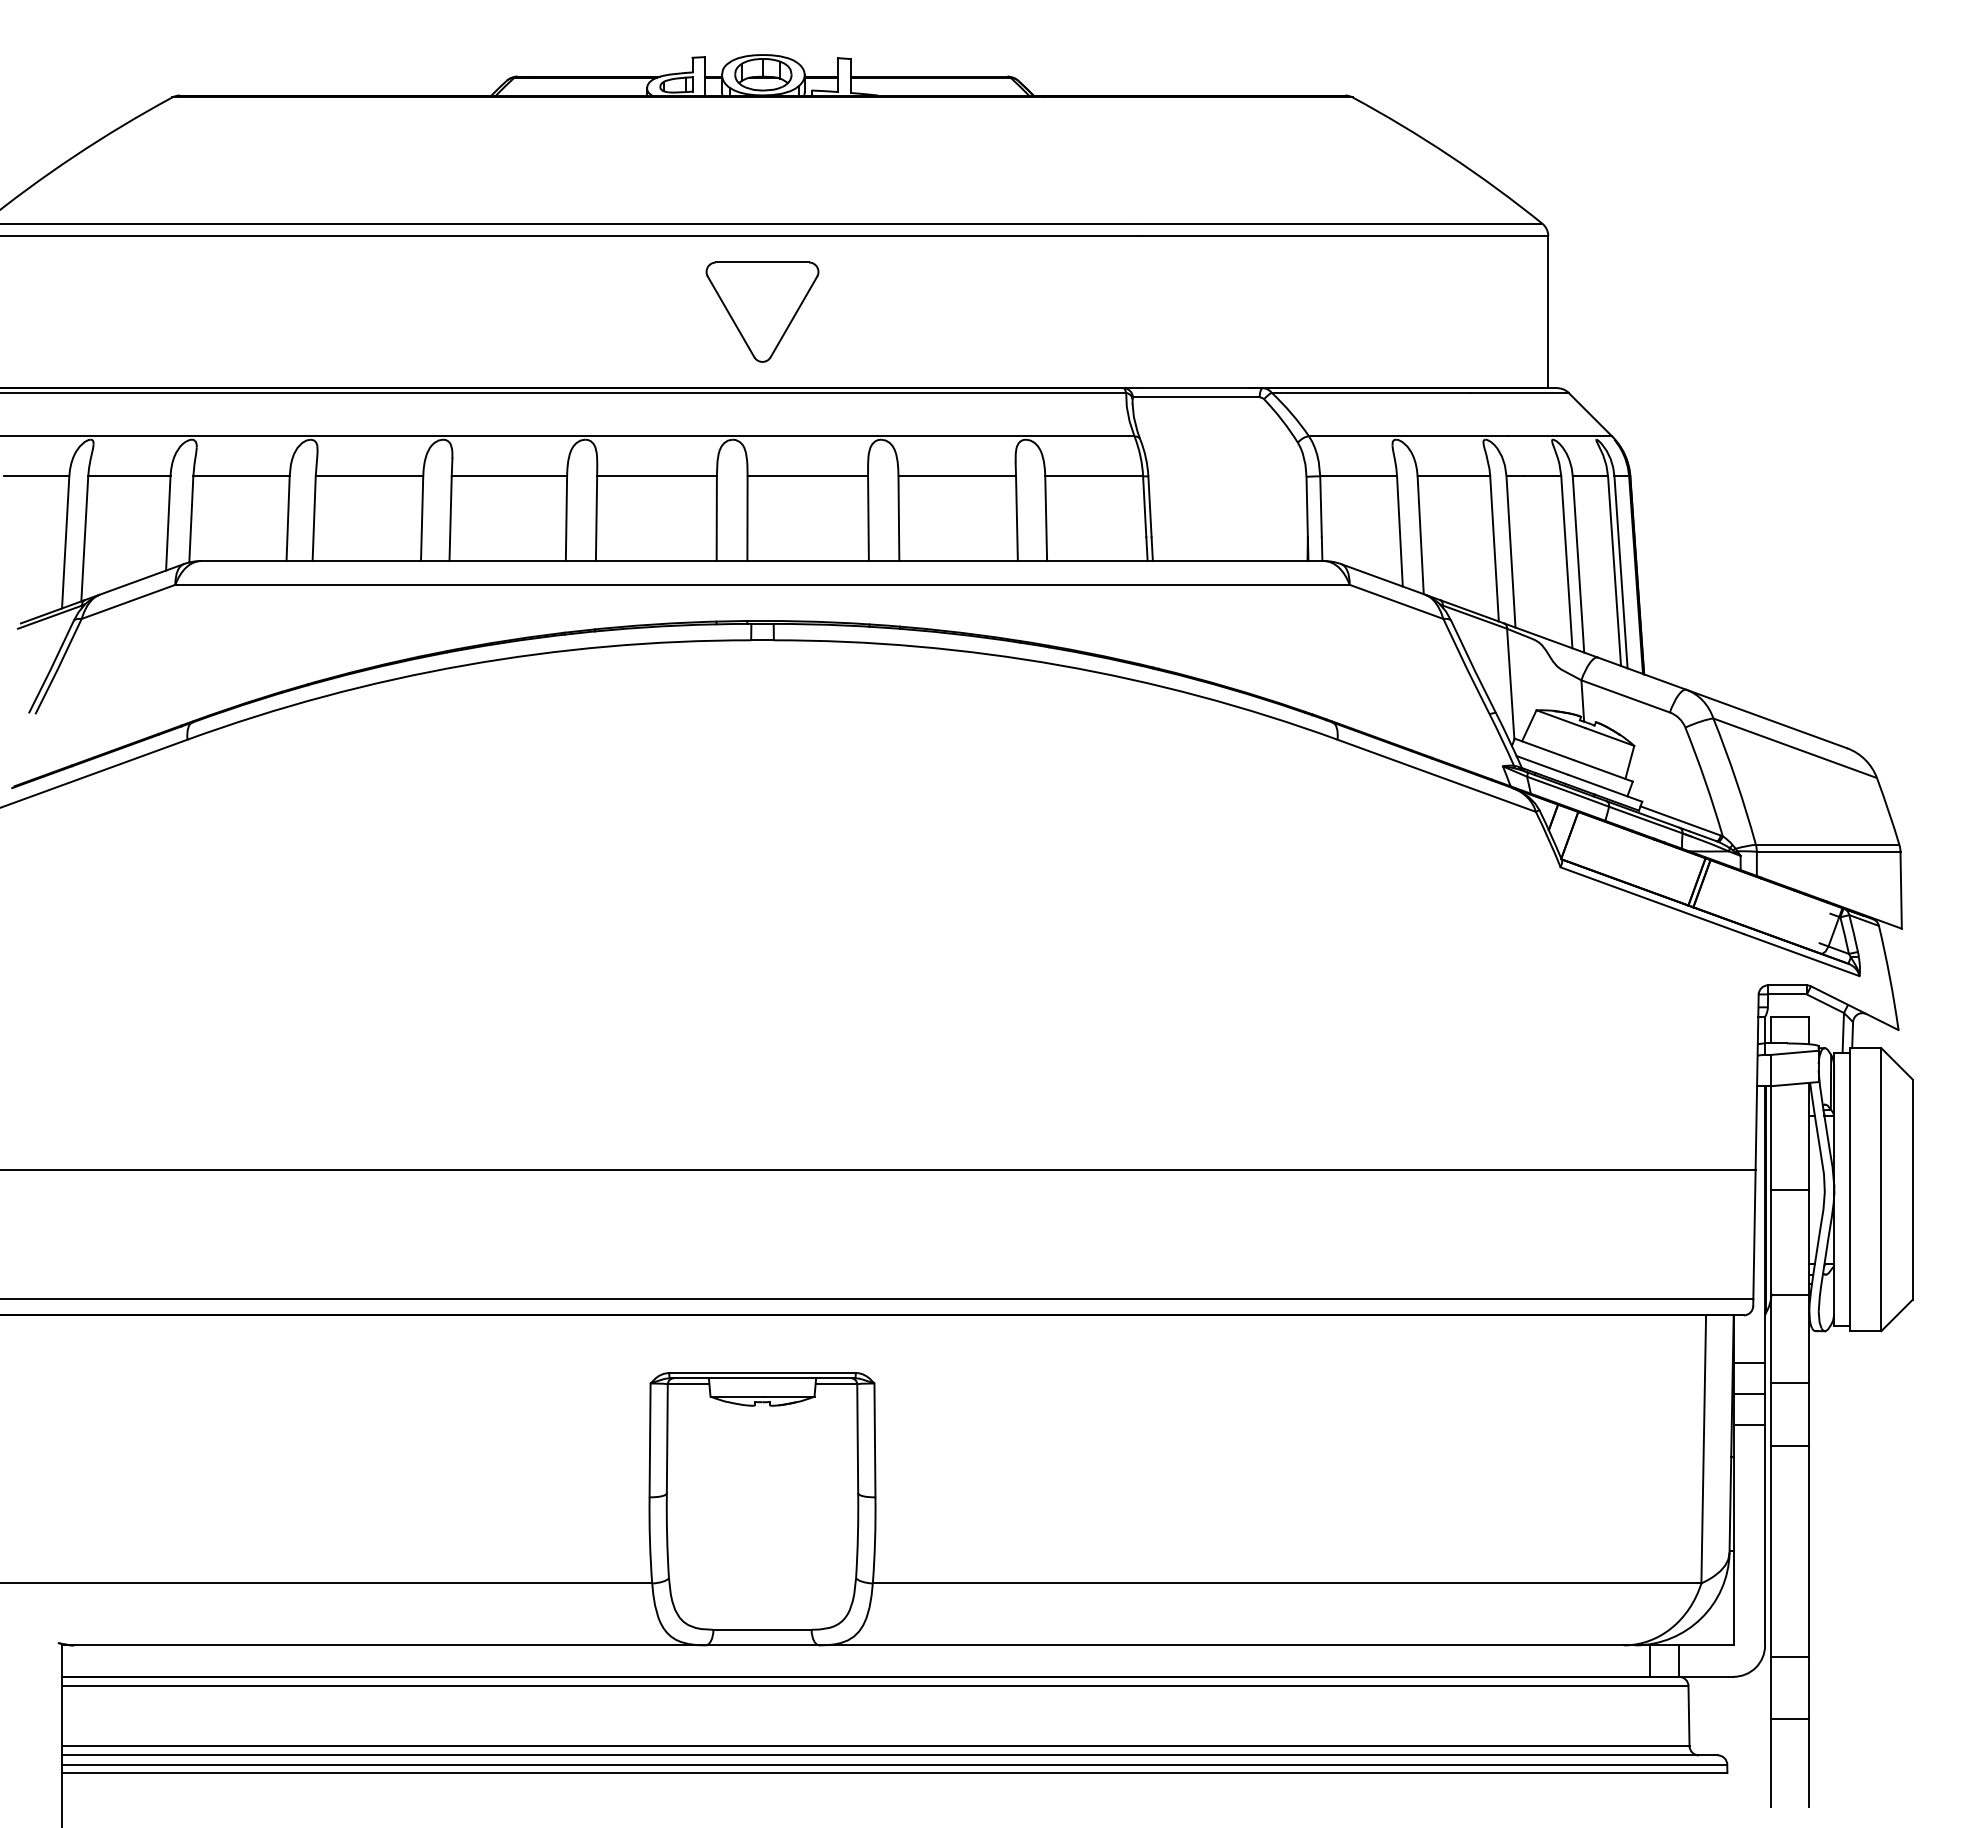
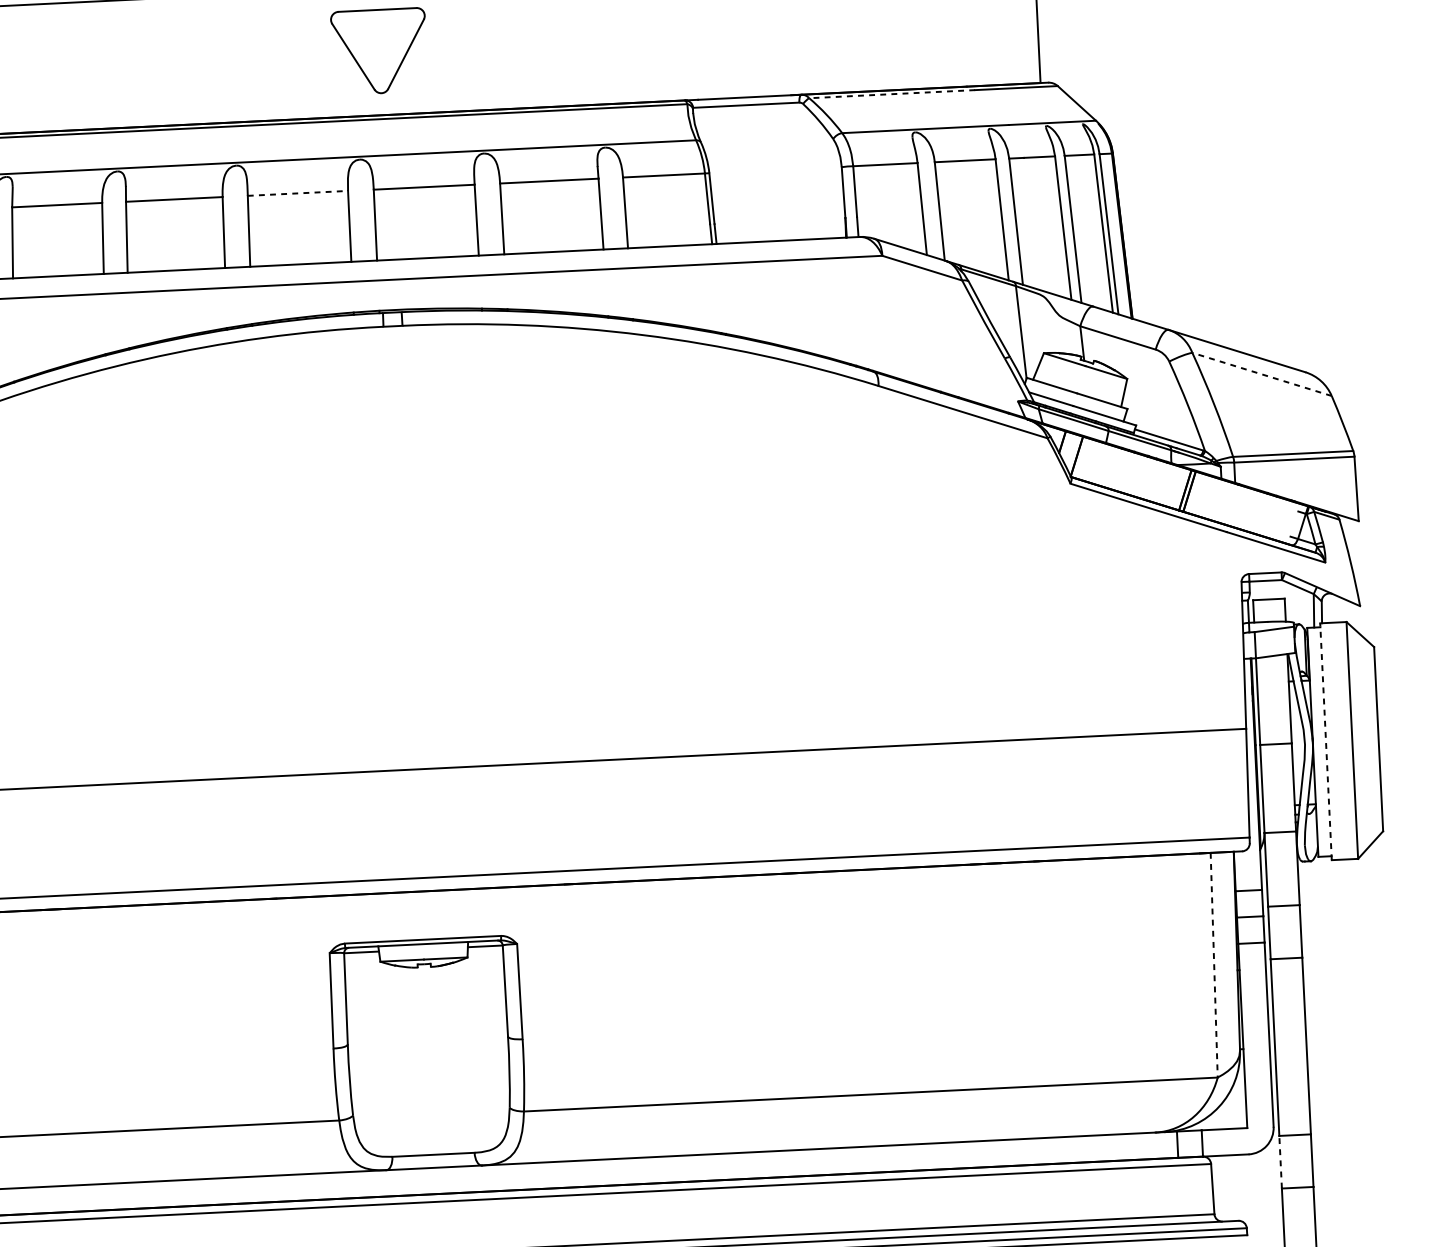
line: (1370, 392) -> (891, 93), solid -> dashed
line: (657, 476) -> (298, 193), solid -> dashed
line: (1794, 748) -> (1261, 374), solid -> dashed
line: (1849, 1189) -> (1325, 741), solid -> dashed
line: (1703, 1449) -> (1214, 965), solid -> dashed
line: (1771, 1687) -> (1280, 1161), solid -> dashed

